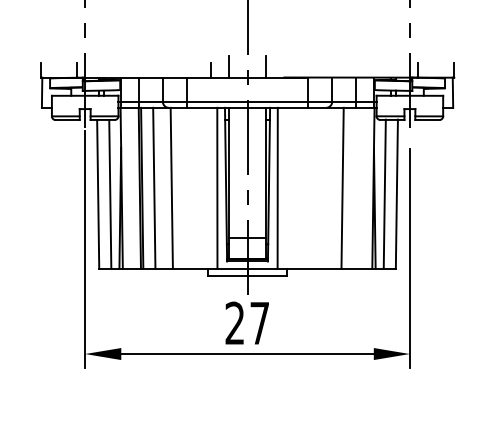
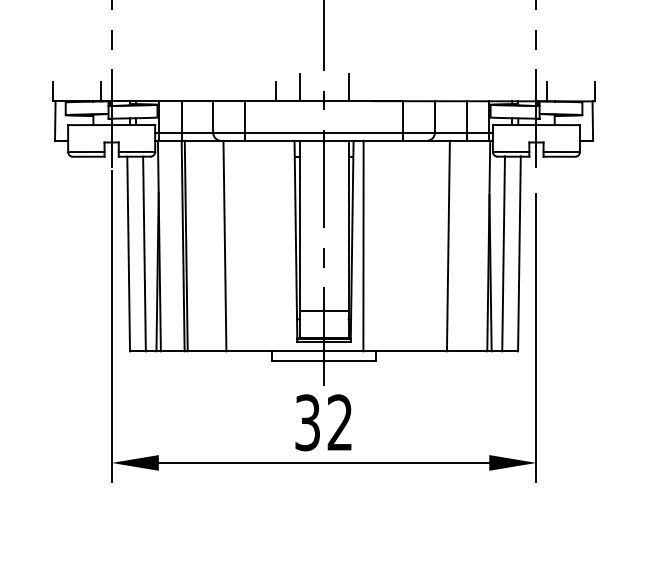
line: (154, 187) -> (202, 245), removed
line: (217, 187) -> (284, 245), removed
text: (246, 323) -> (322, 422), 27 -> 32

